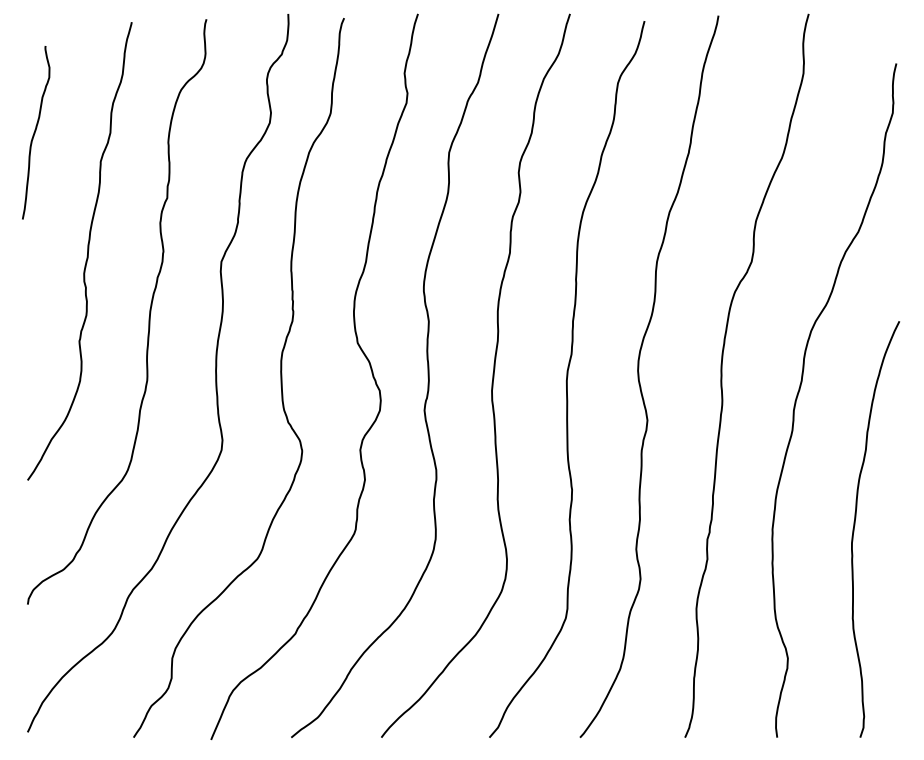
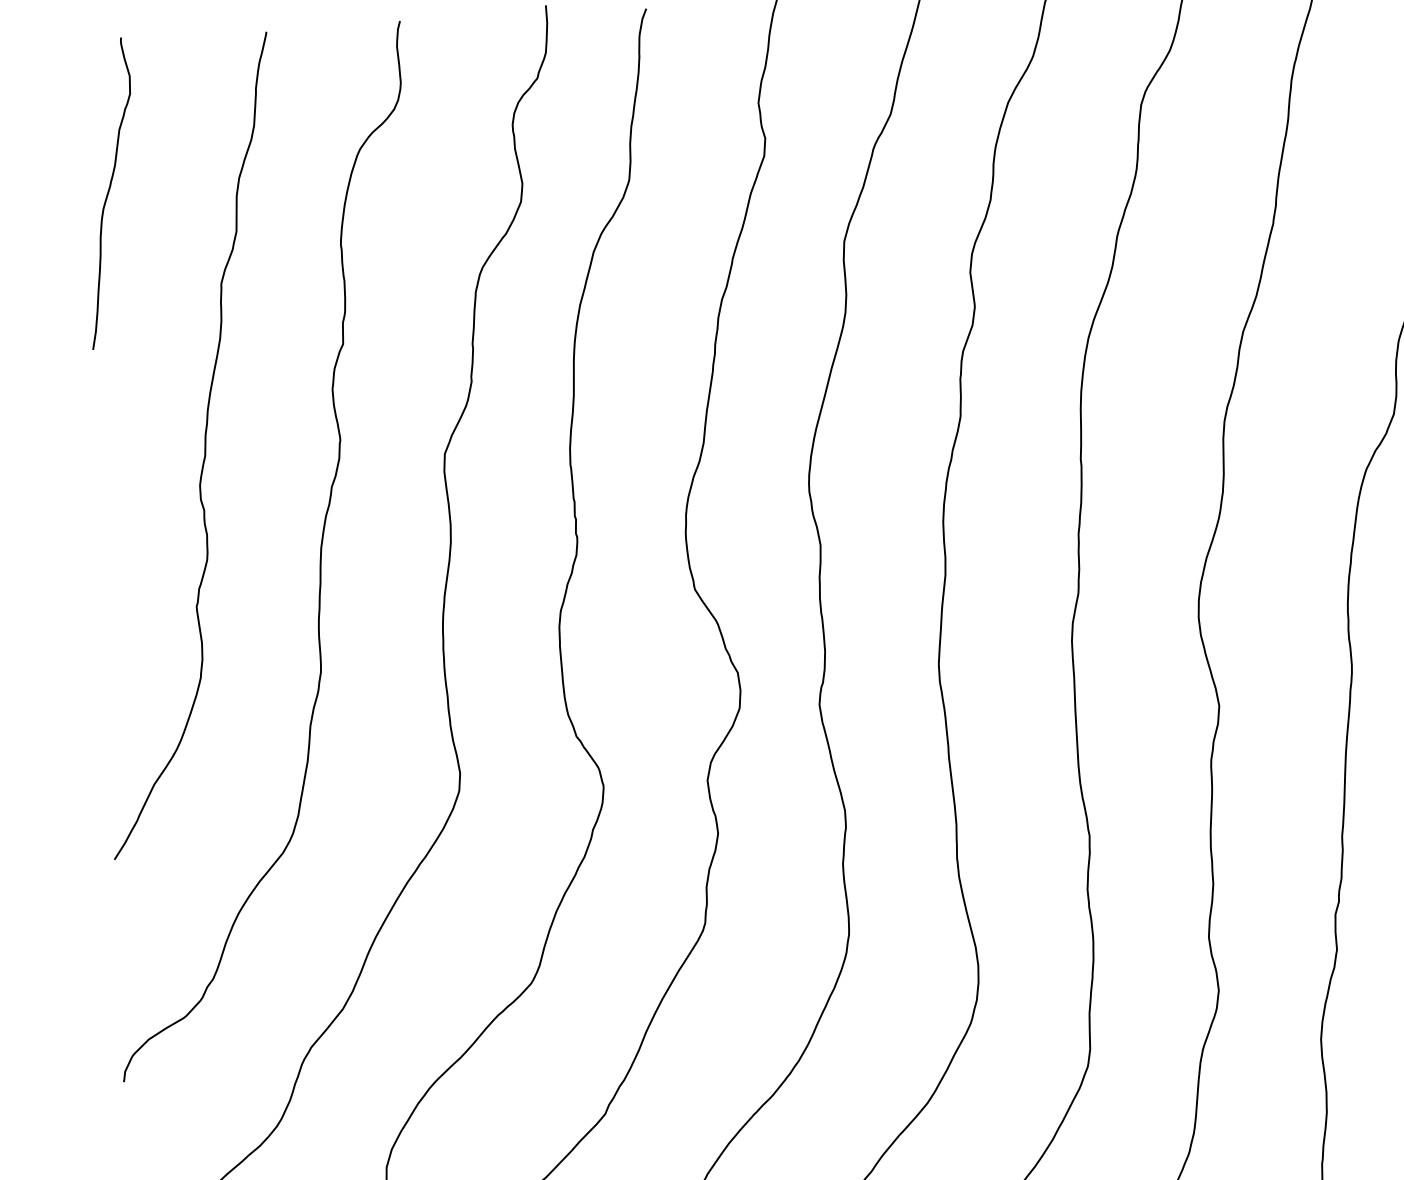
curve: (35, 132) -> (109, 193), moved

